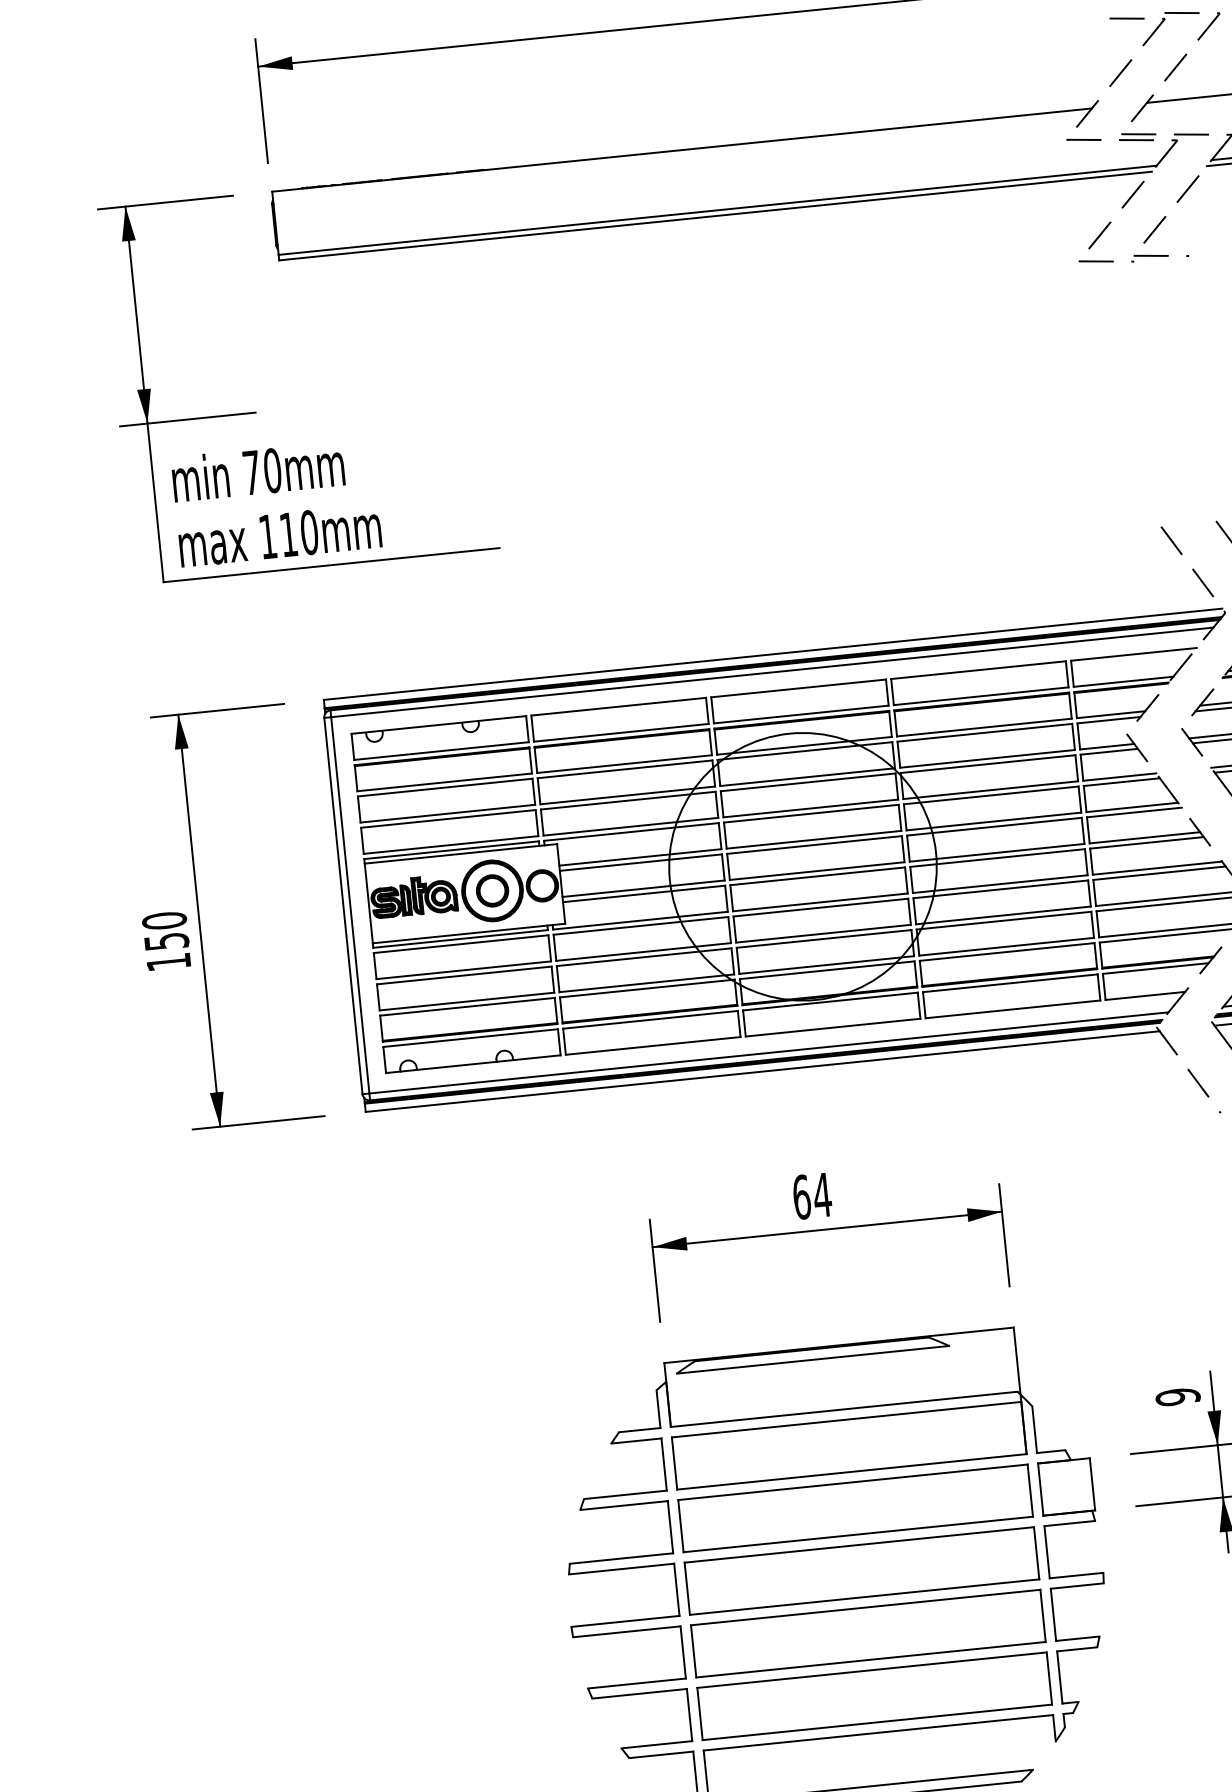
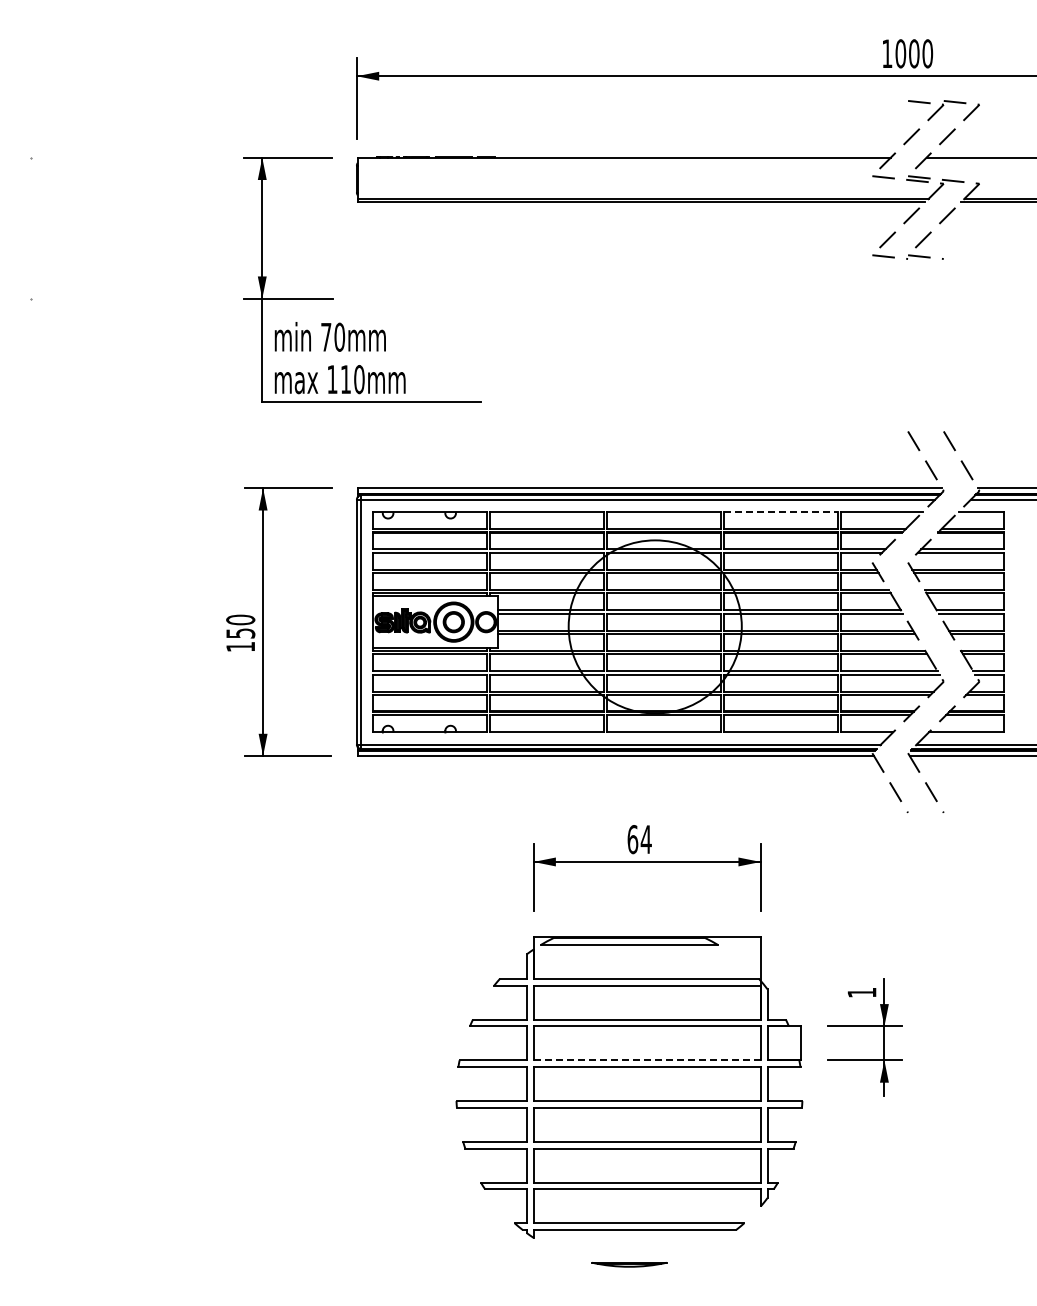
line: (979, 669) -> (781, 511), solid -> dashed
text: (1177, 1396) -> (861, 992), 9 -> 1
line: (858, 1534) -> (647, 1060), solid -> dashed

